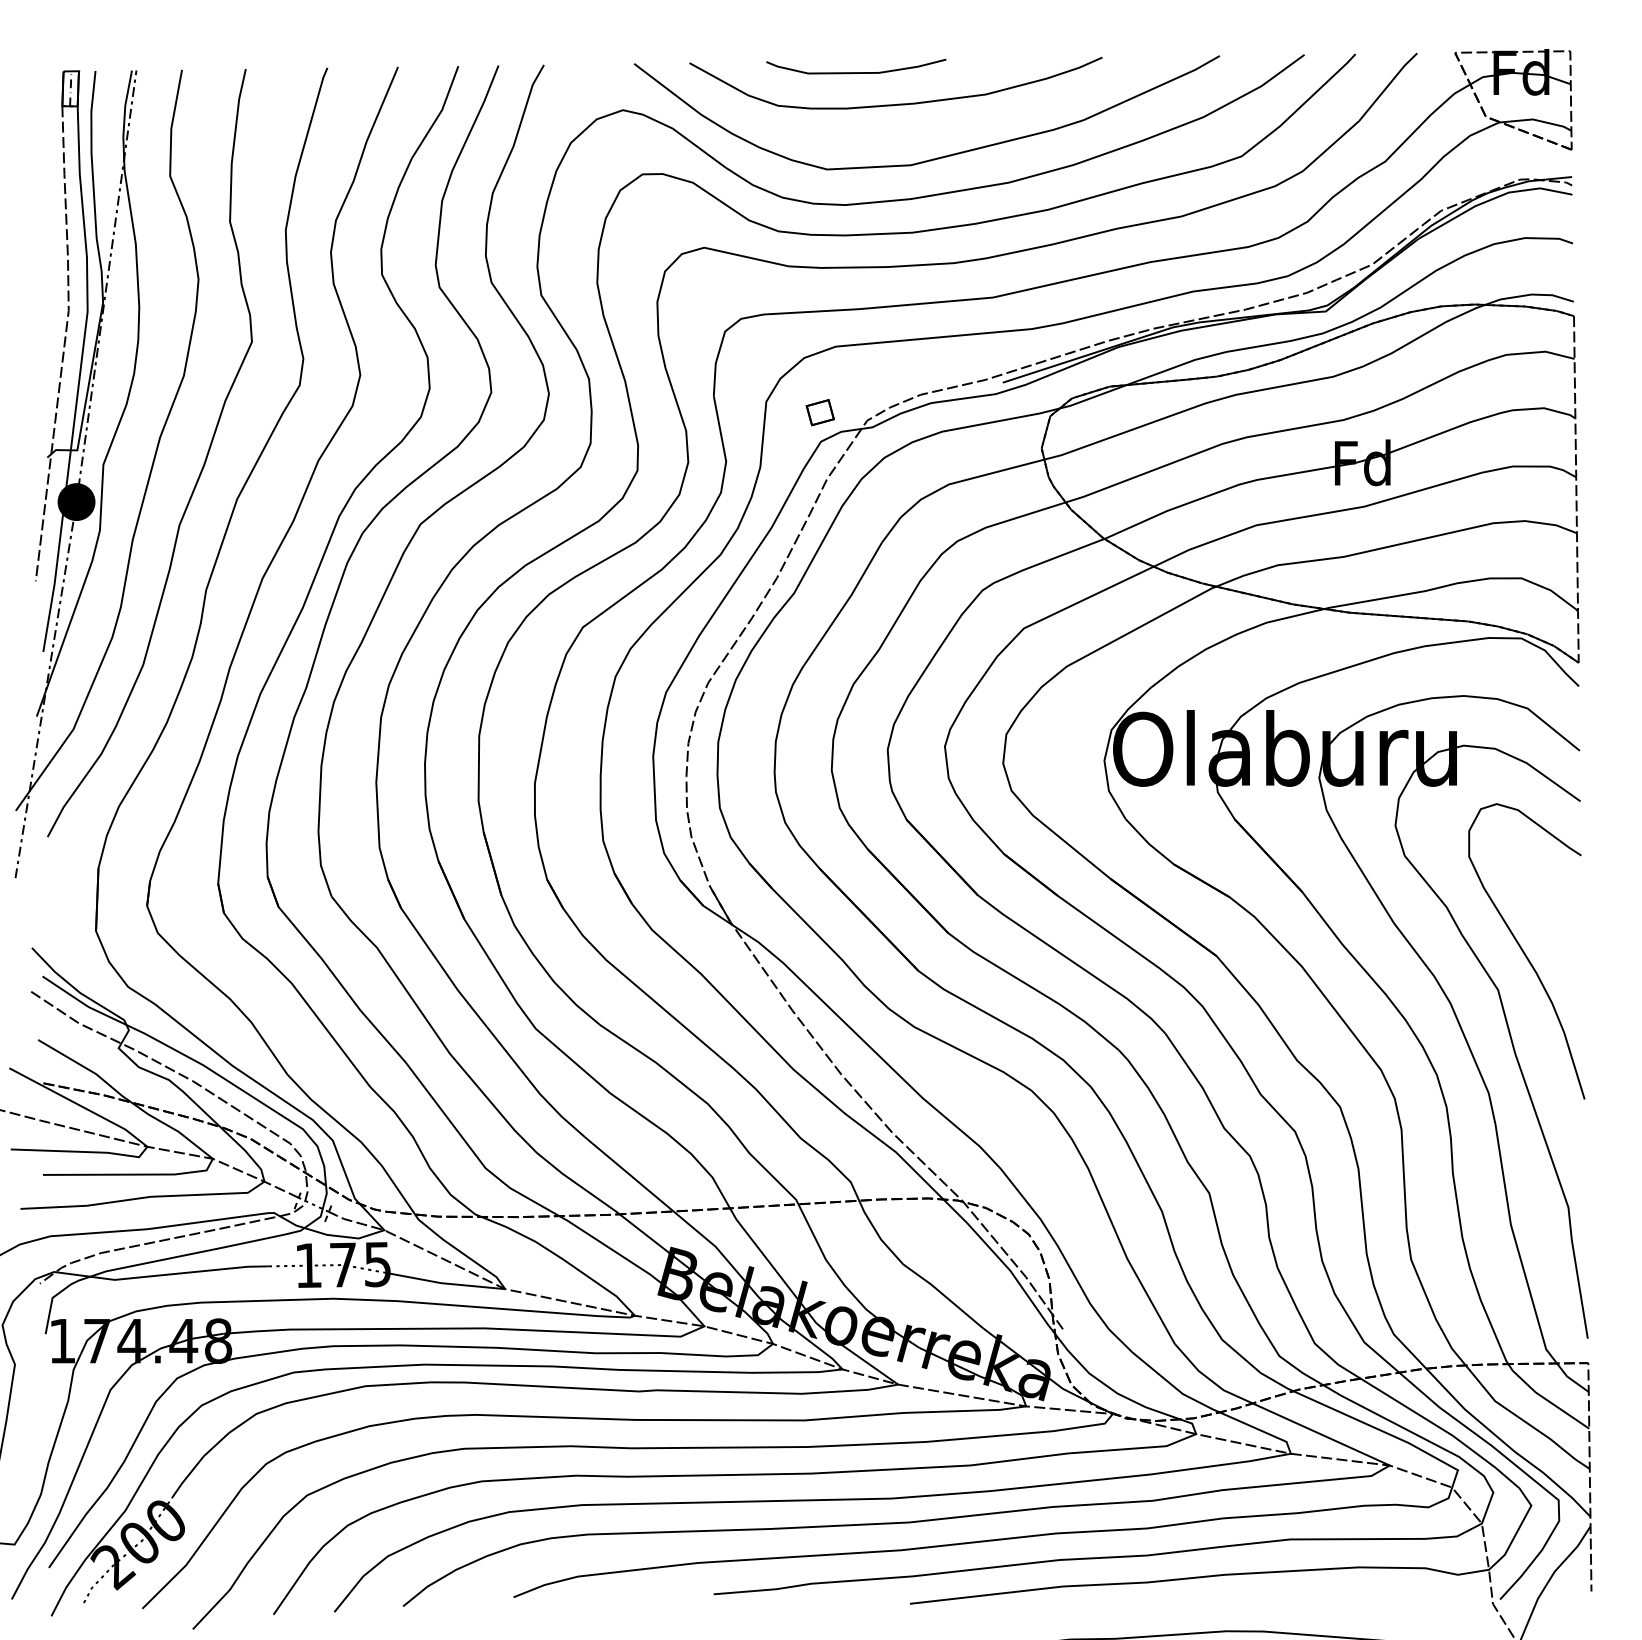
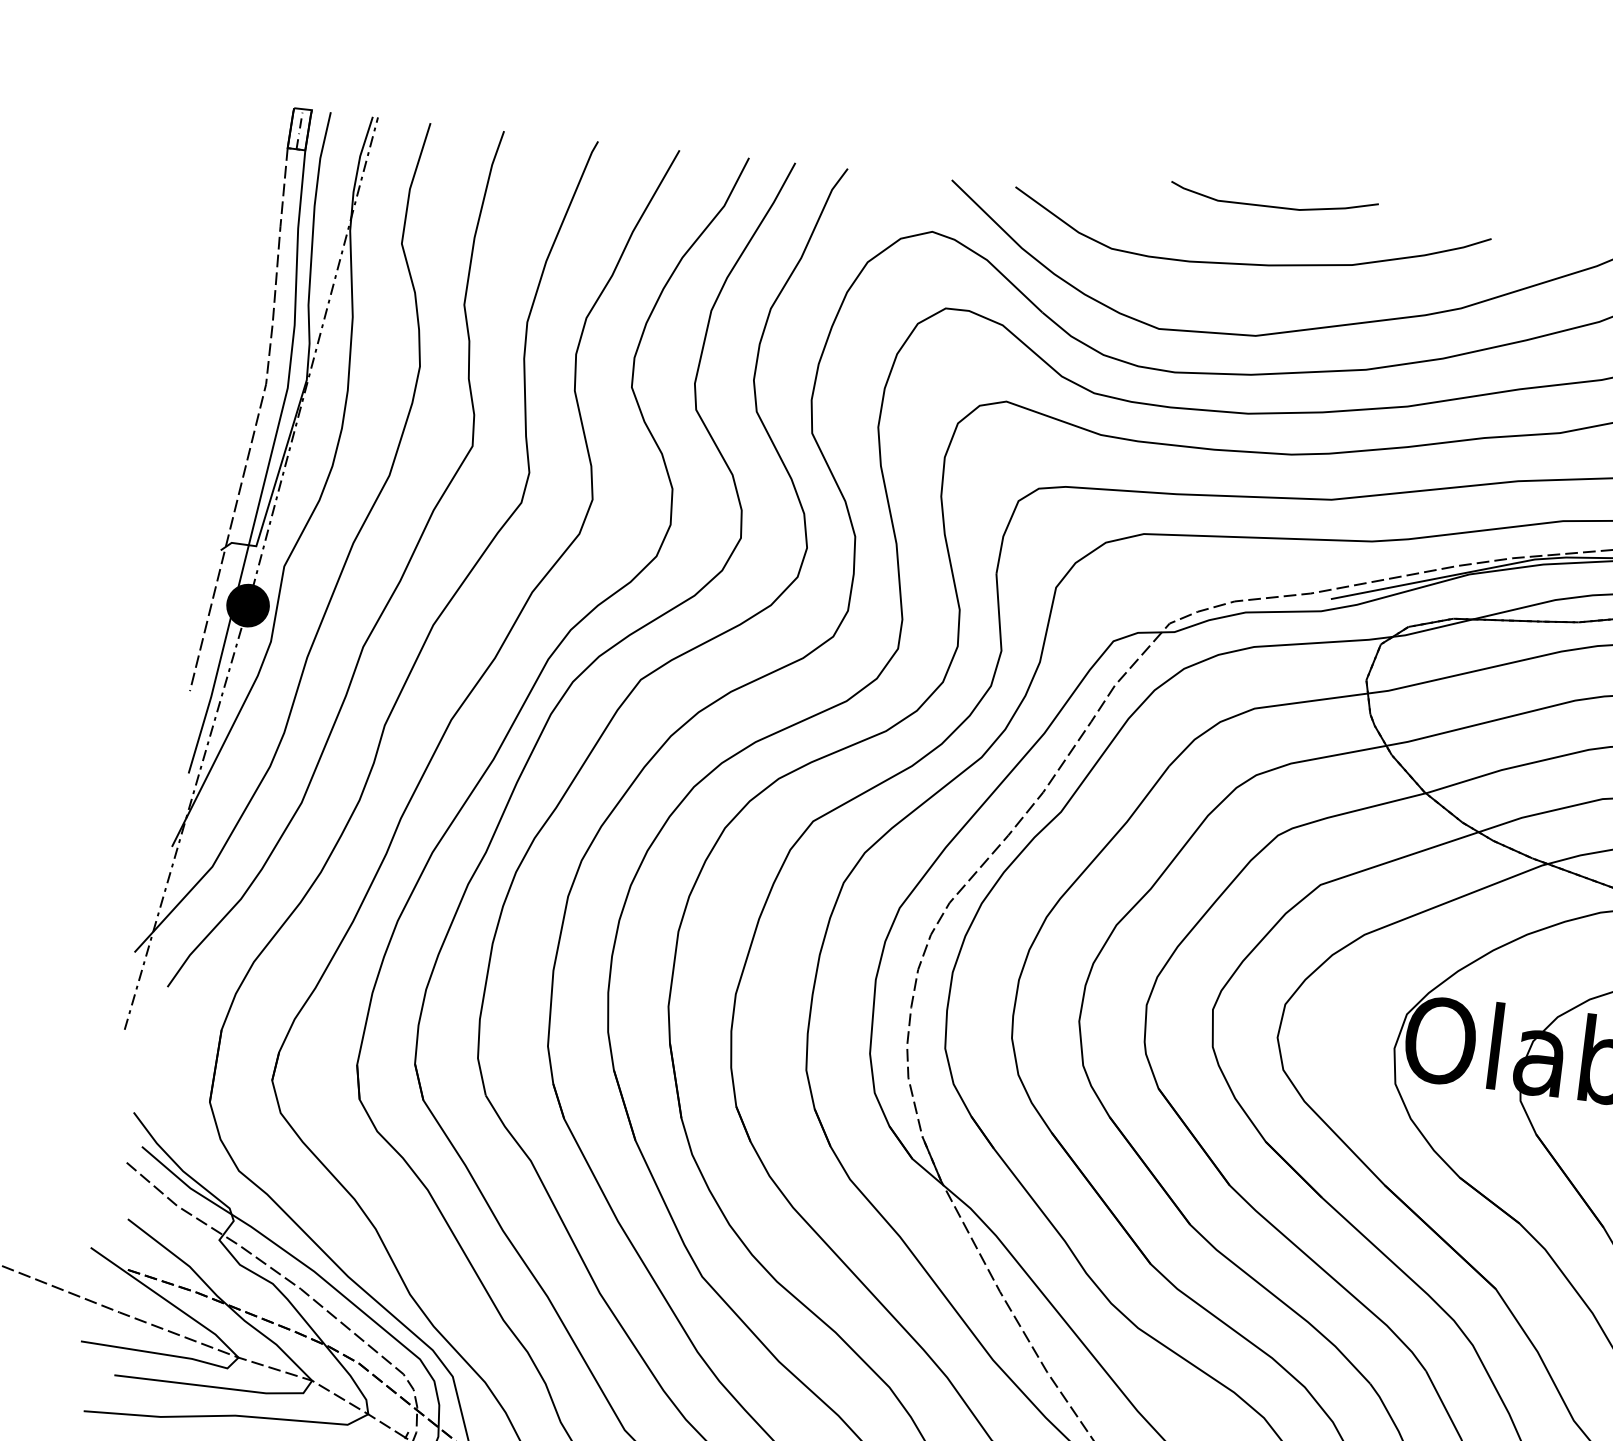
curve: (856, 72) -> (1273, 206), moved
part: (819, 412) -> (1115, 607), removed

